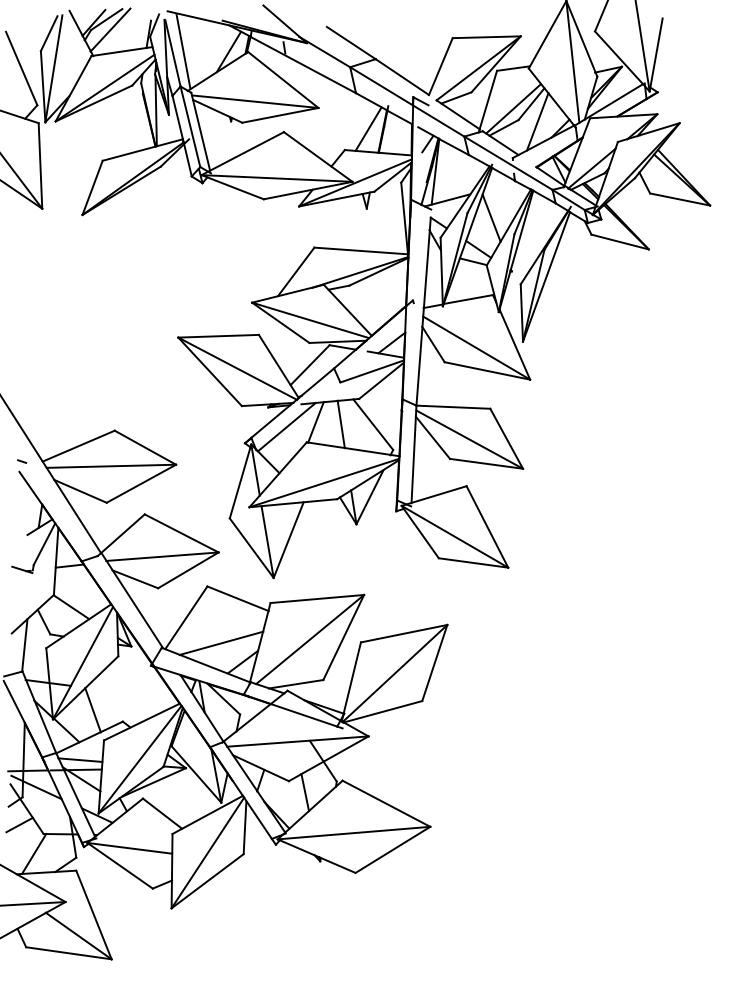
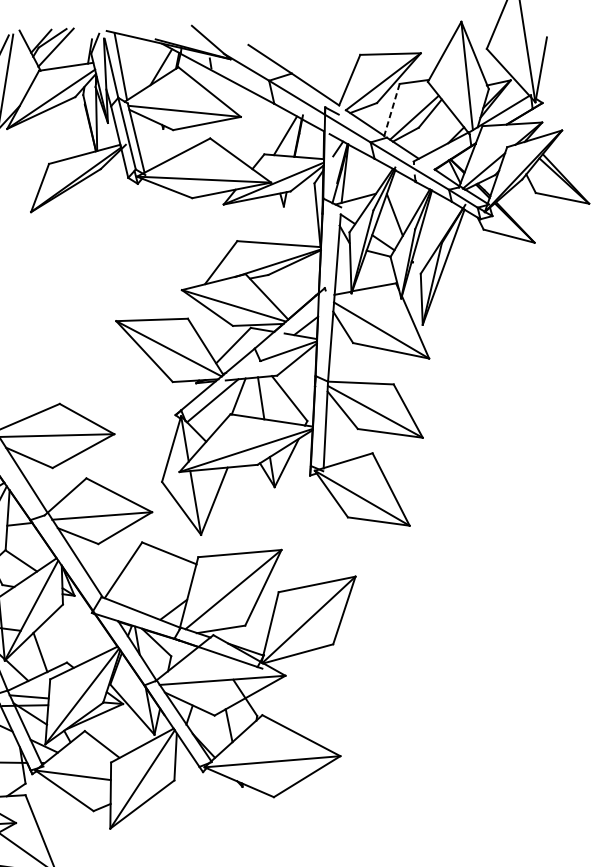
line: (487, 102) -> (391, 112), solid -> dashed
line: (537, 121) -> (435, 128), removed
line: (221, 642) -> (154, 592), removed

